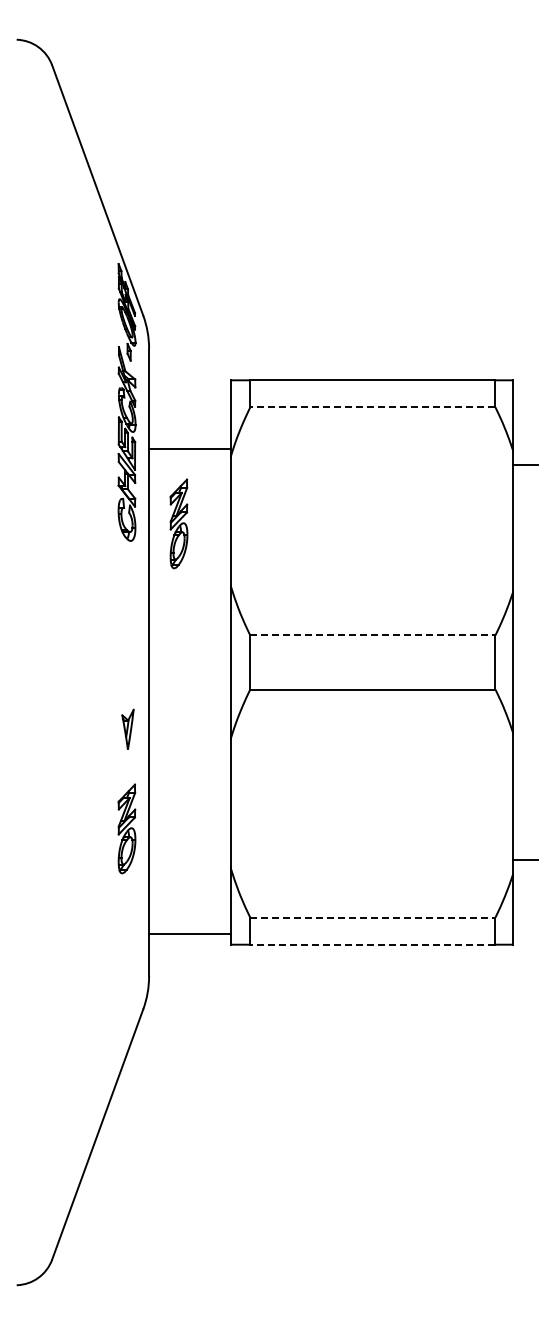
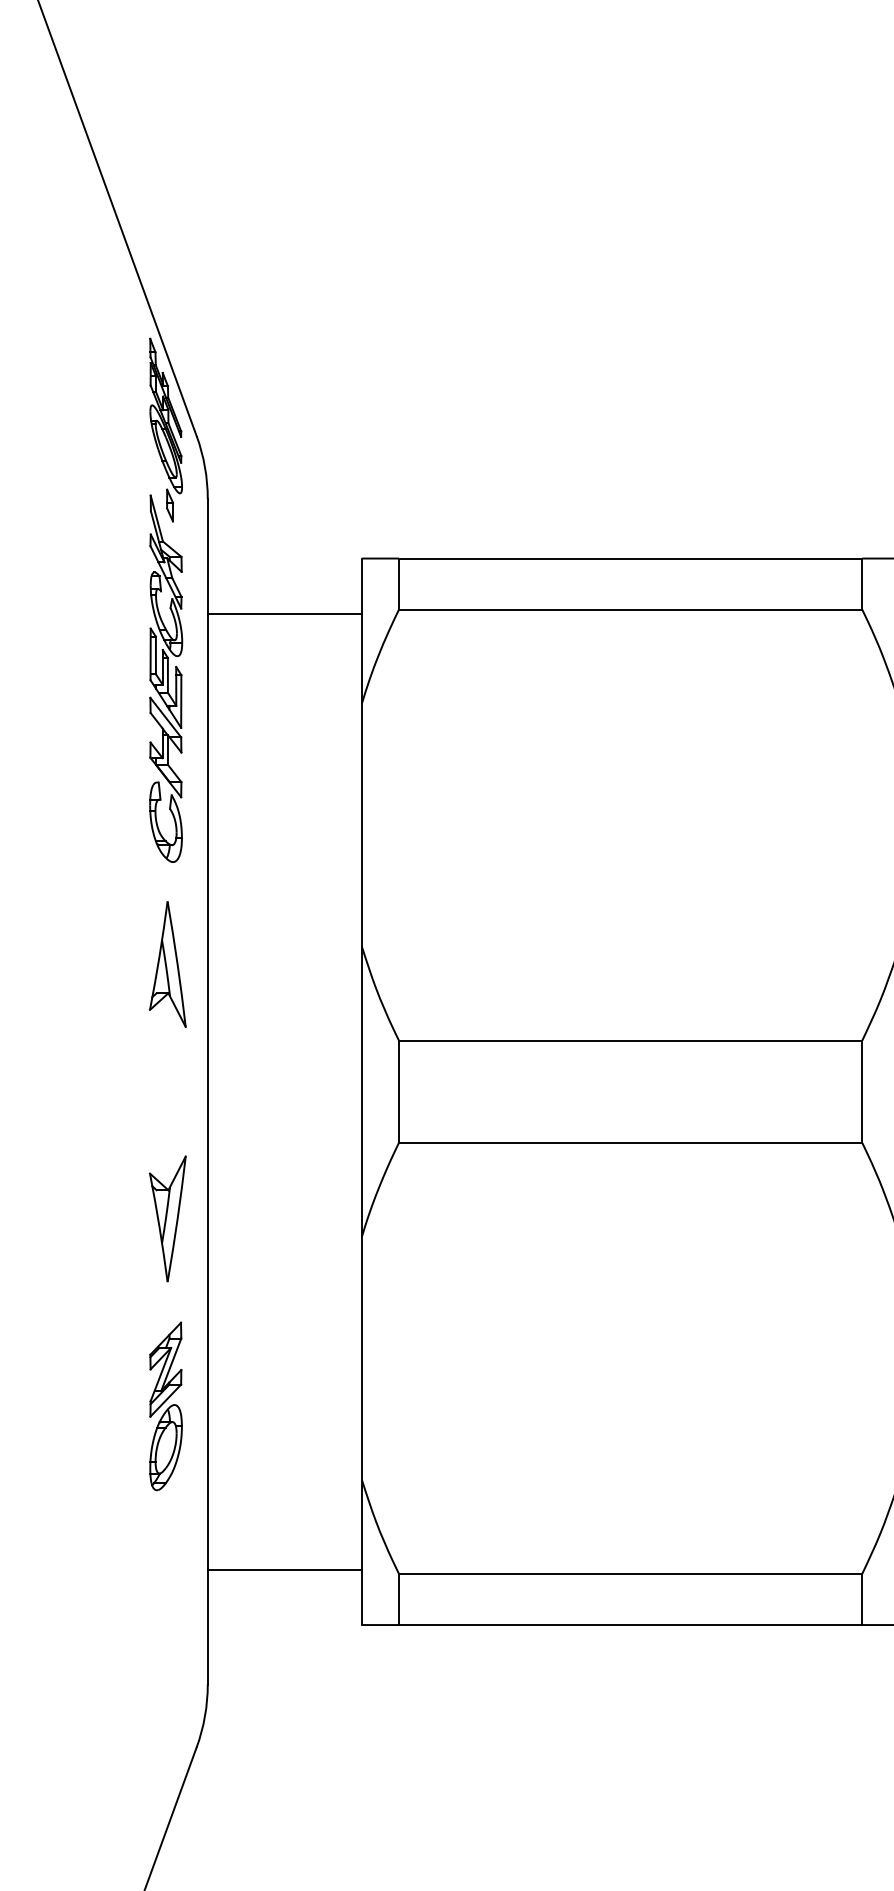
line: (372, 407) -> (629, 609), dashed -> solid
line: (189, 448) -> (284, 613), moved
part: (178, 523) -> (263, 829), removed
part: (127, 595) -> (166, 965), added
line: (372, 635) -> (629, 1040), dashed -> solid
part: (127, 729) -> (166, 1218), size x1.67
line: (372, 917) -> (629, 1573), dashed -> solid
line: (189, 934) -> (284, 1569), moved
line: (372, 944) -> (629, 1624), dashed -> solid

